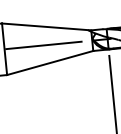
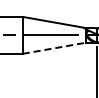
line: (50, 63) -> (54, 48), solid -> dashed

